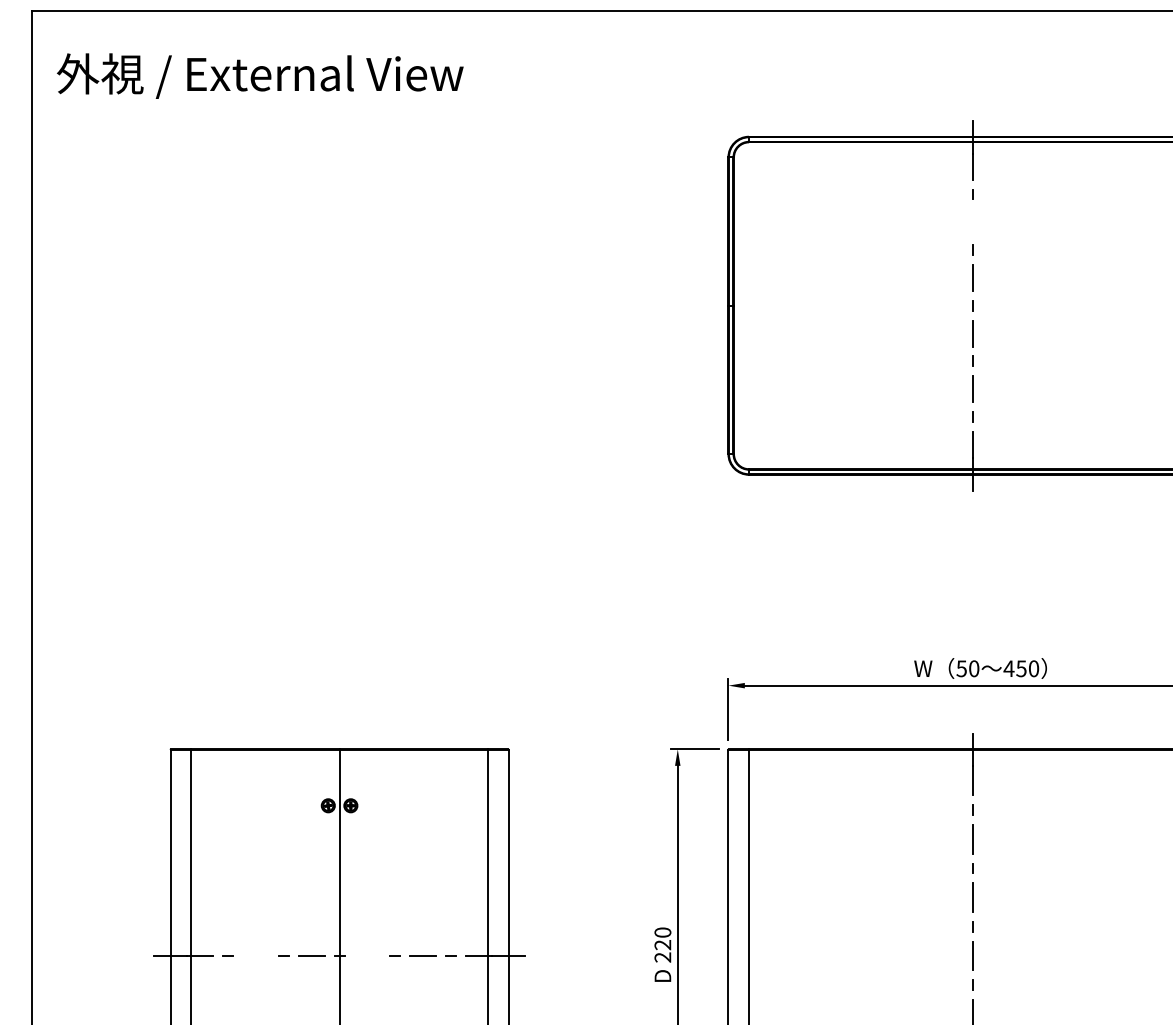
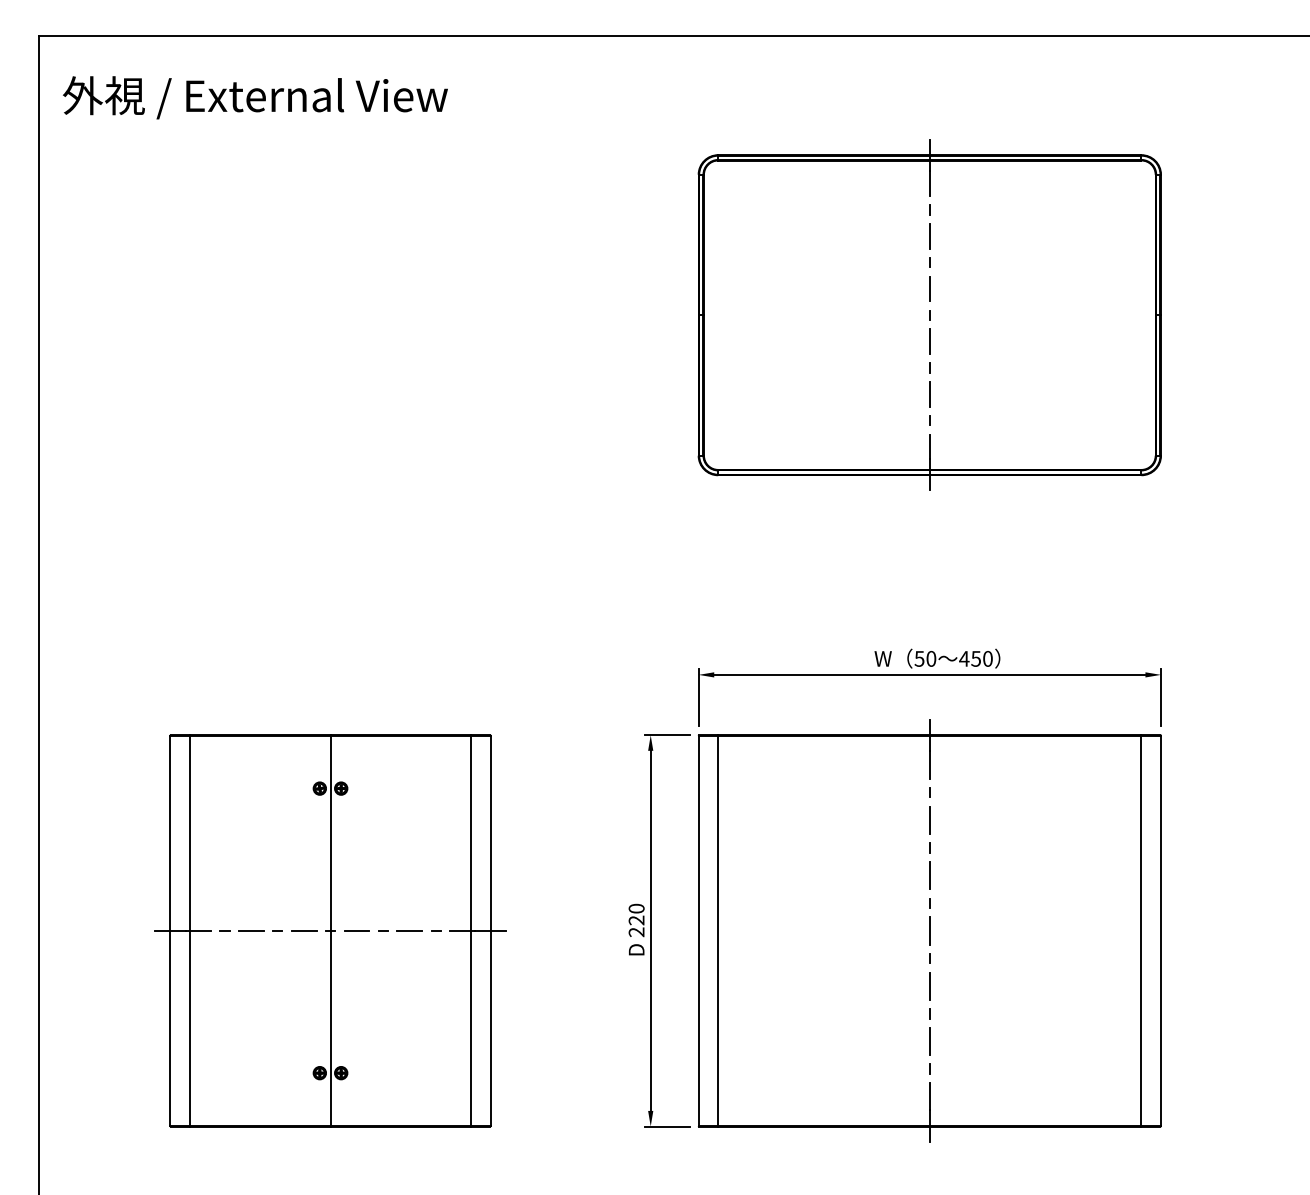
line: (972, 221) -> (929, 235), added
line: (255, 955) -> (250, 930), added
line: (367, 955) -> (356, 930), added

